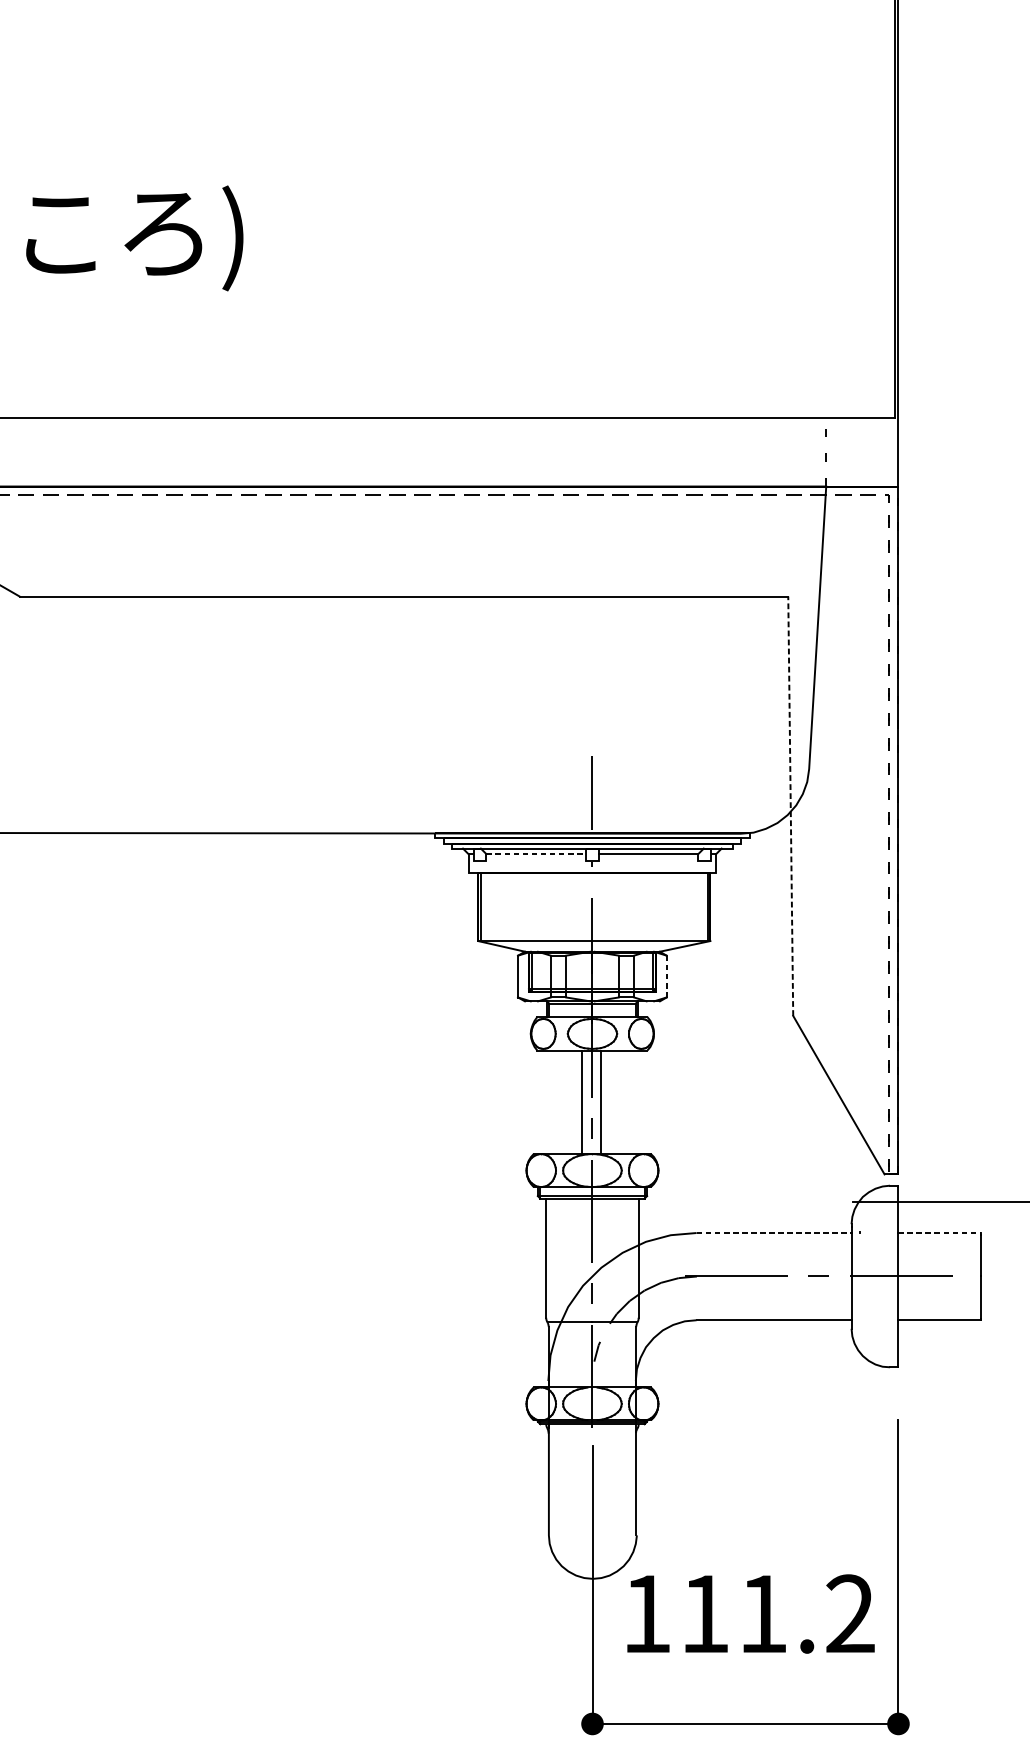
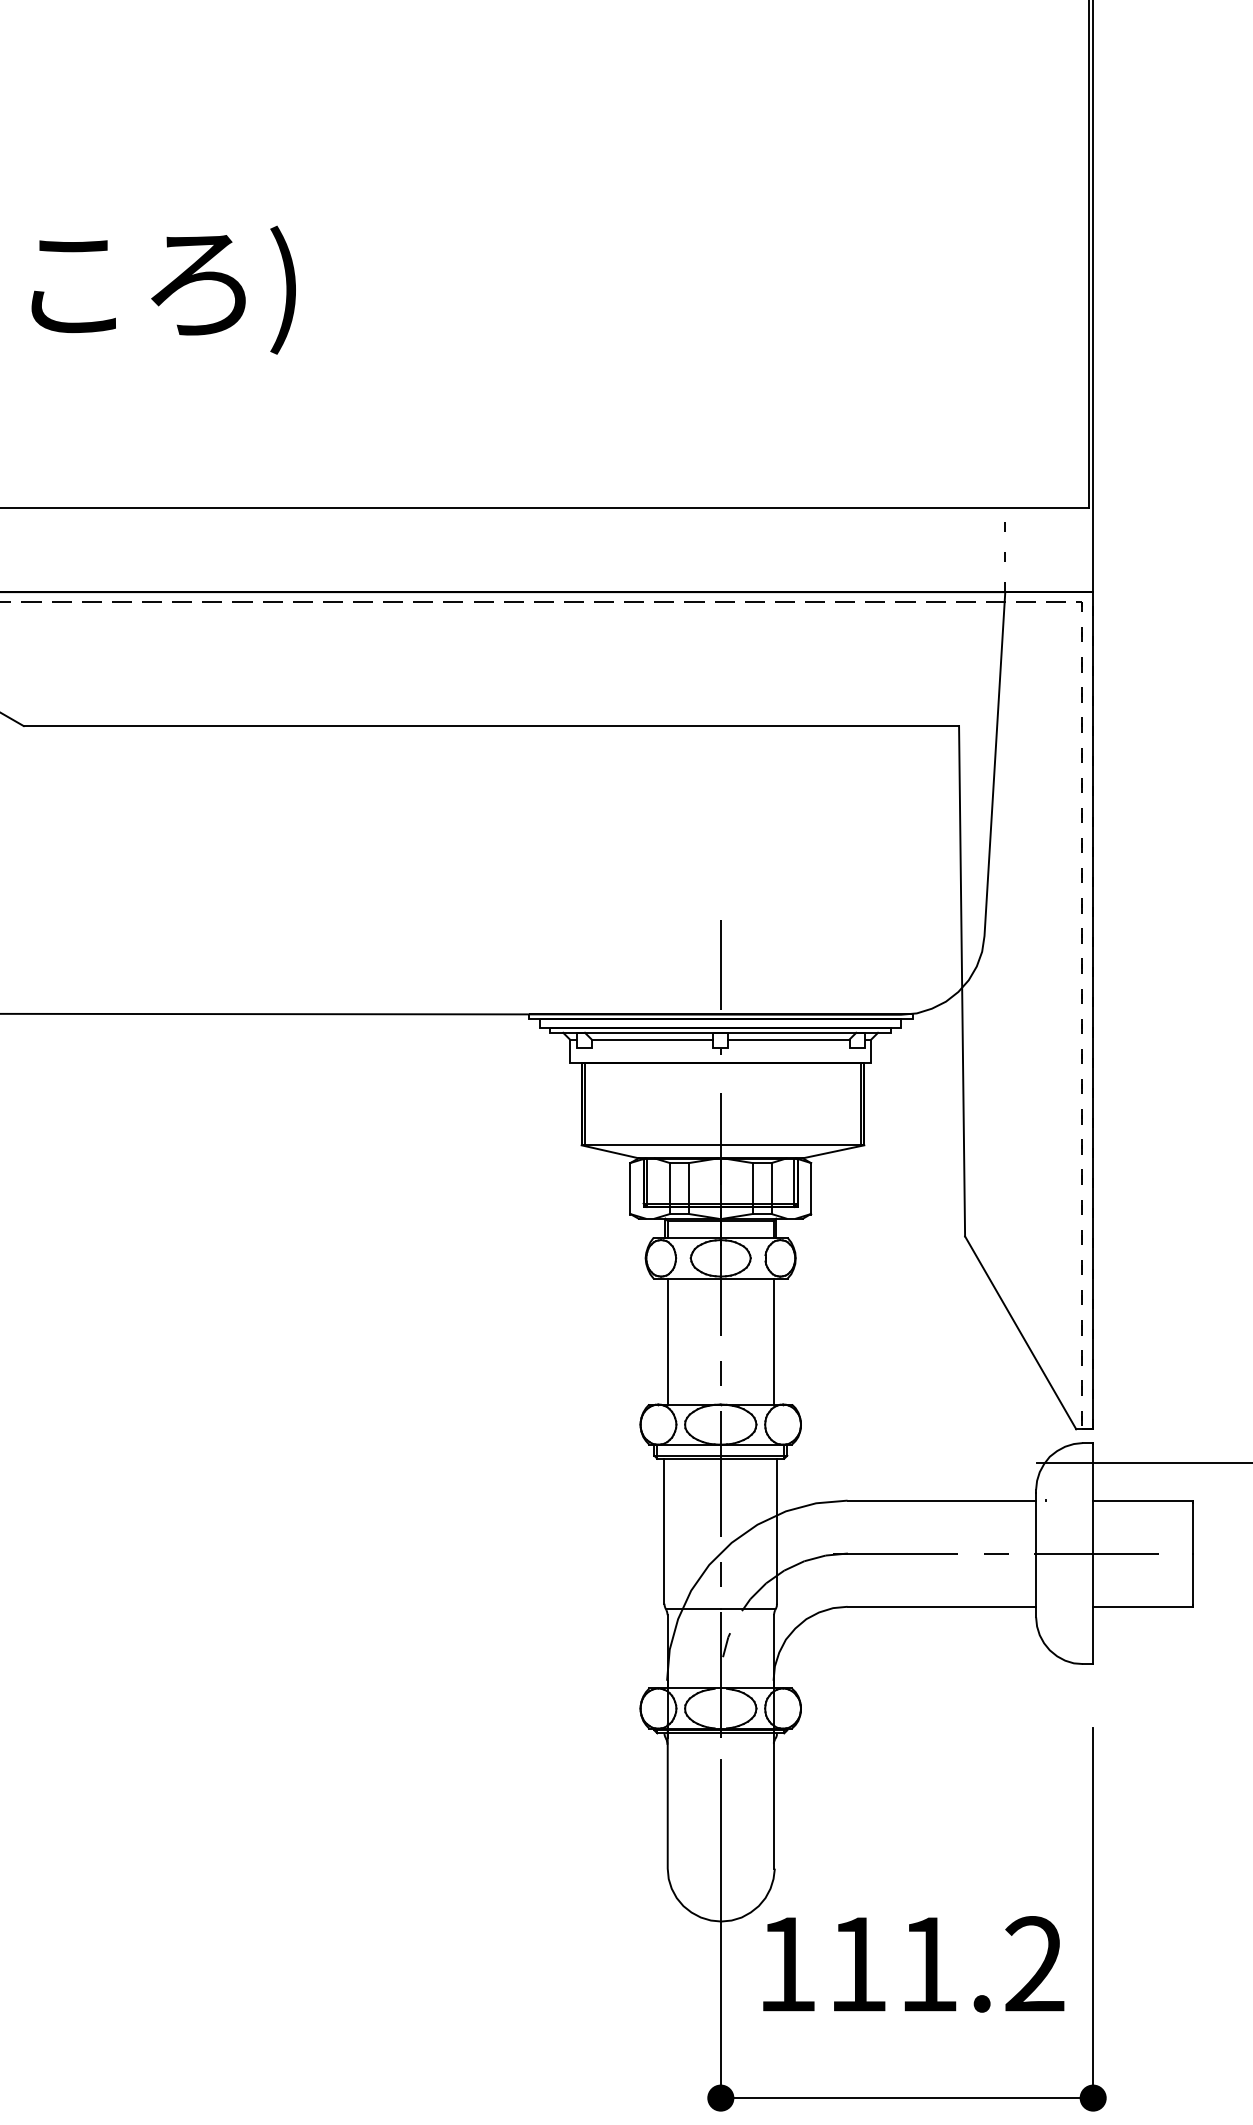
line: (791, 805) -> (962, 980), dashed -> solid
line: (536, 854) -> (652, 1039), dashed -> solid
line: (667, 976) -> (811, 1188), dashed -> solid
line: (581, 1102) -> (667, 1341), moved
line: (600, 1102) -> (773, 1341), moved
line: (774, 1232) -> (942, 1500), dashed -> solid
line: (939, 1232) -> (1143, 1500), dashed -> solid

